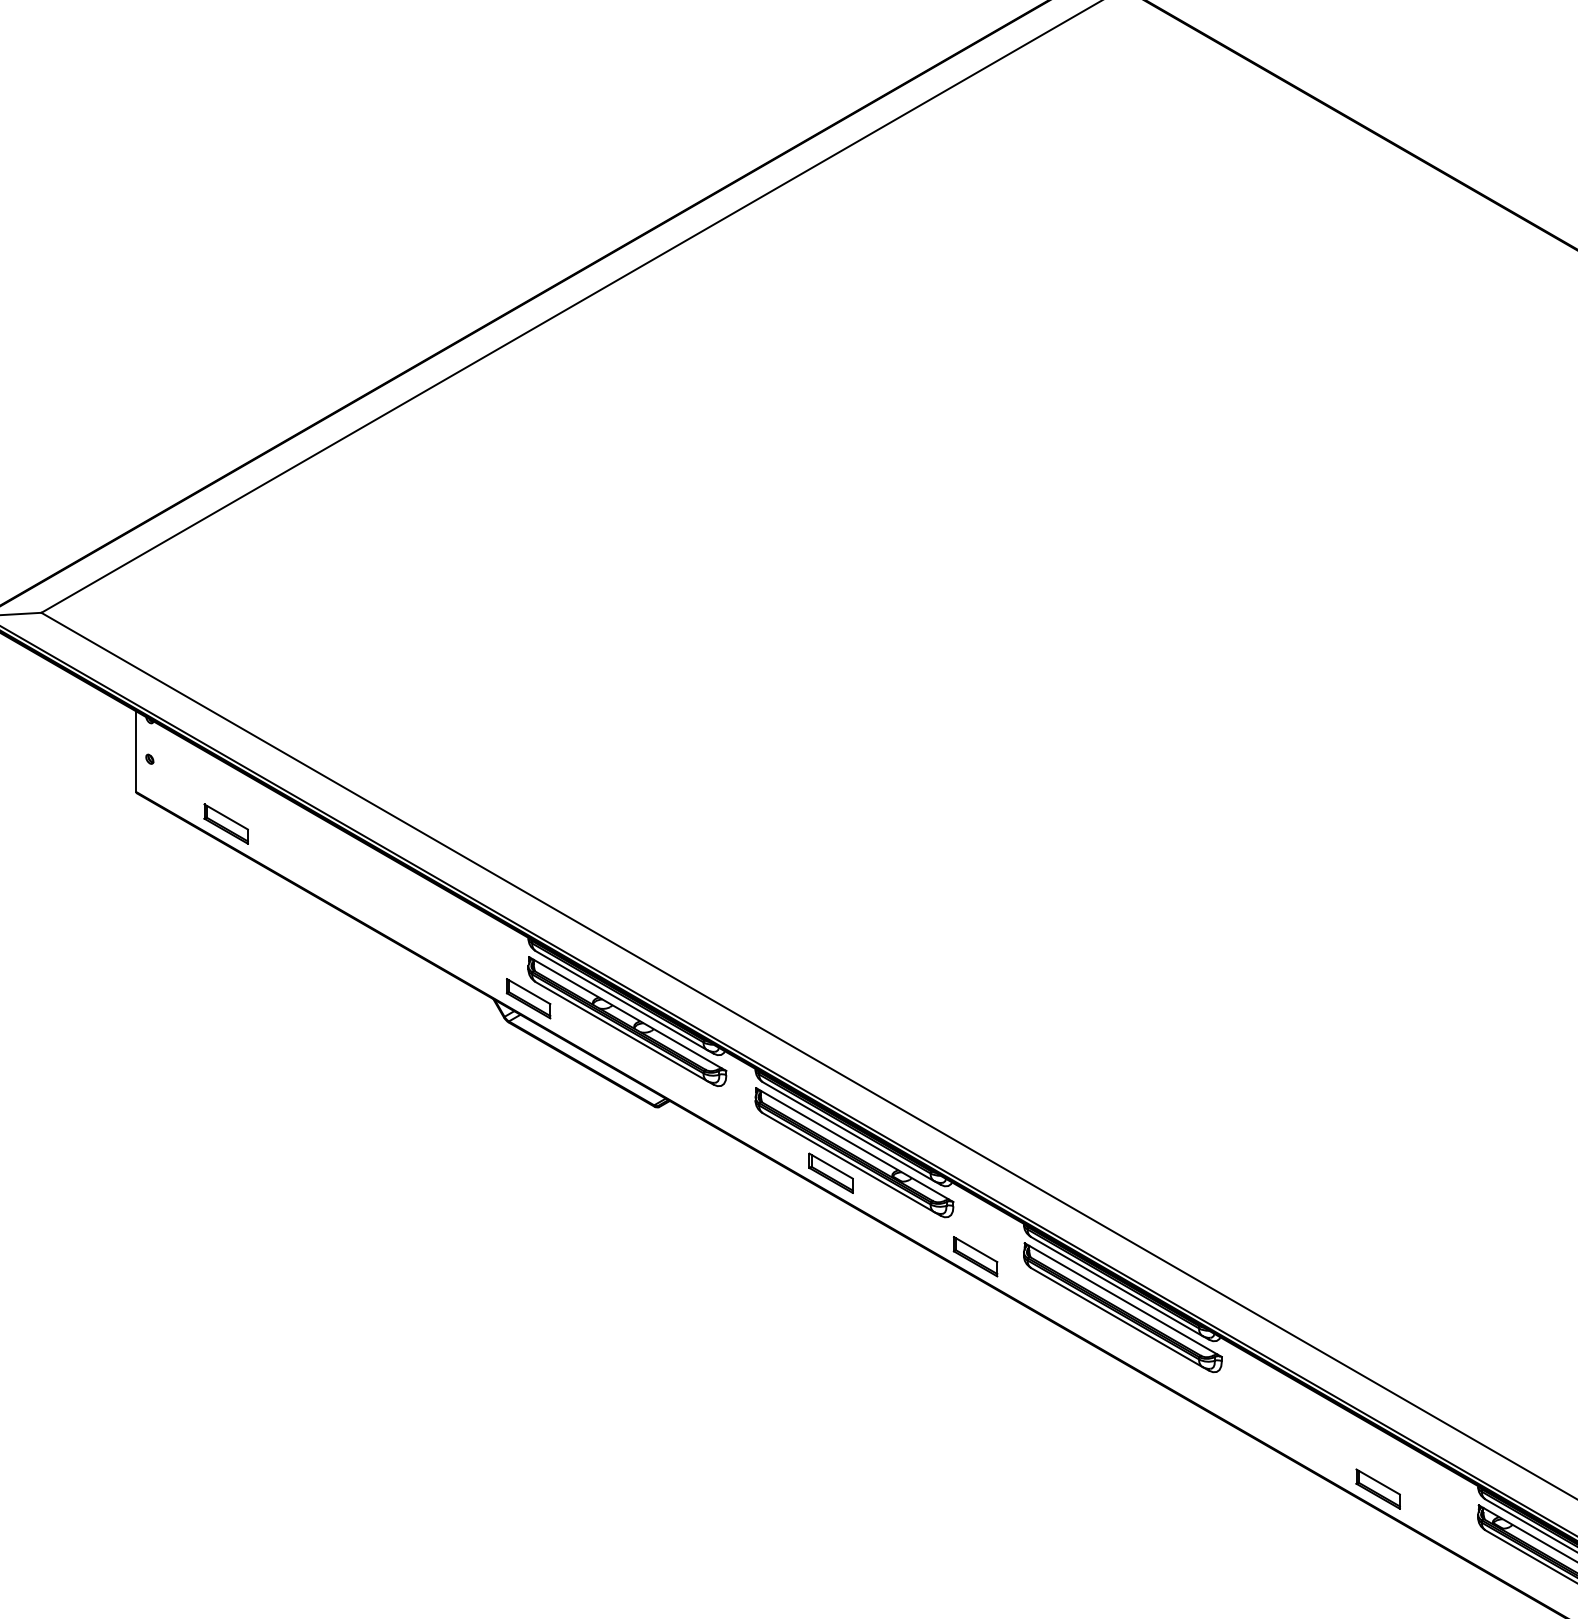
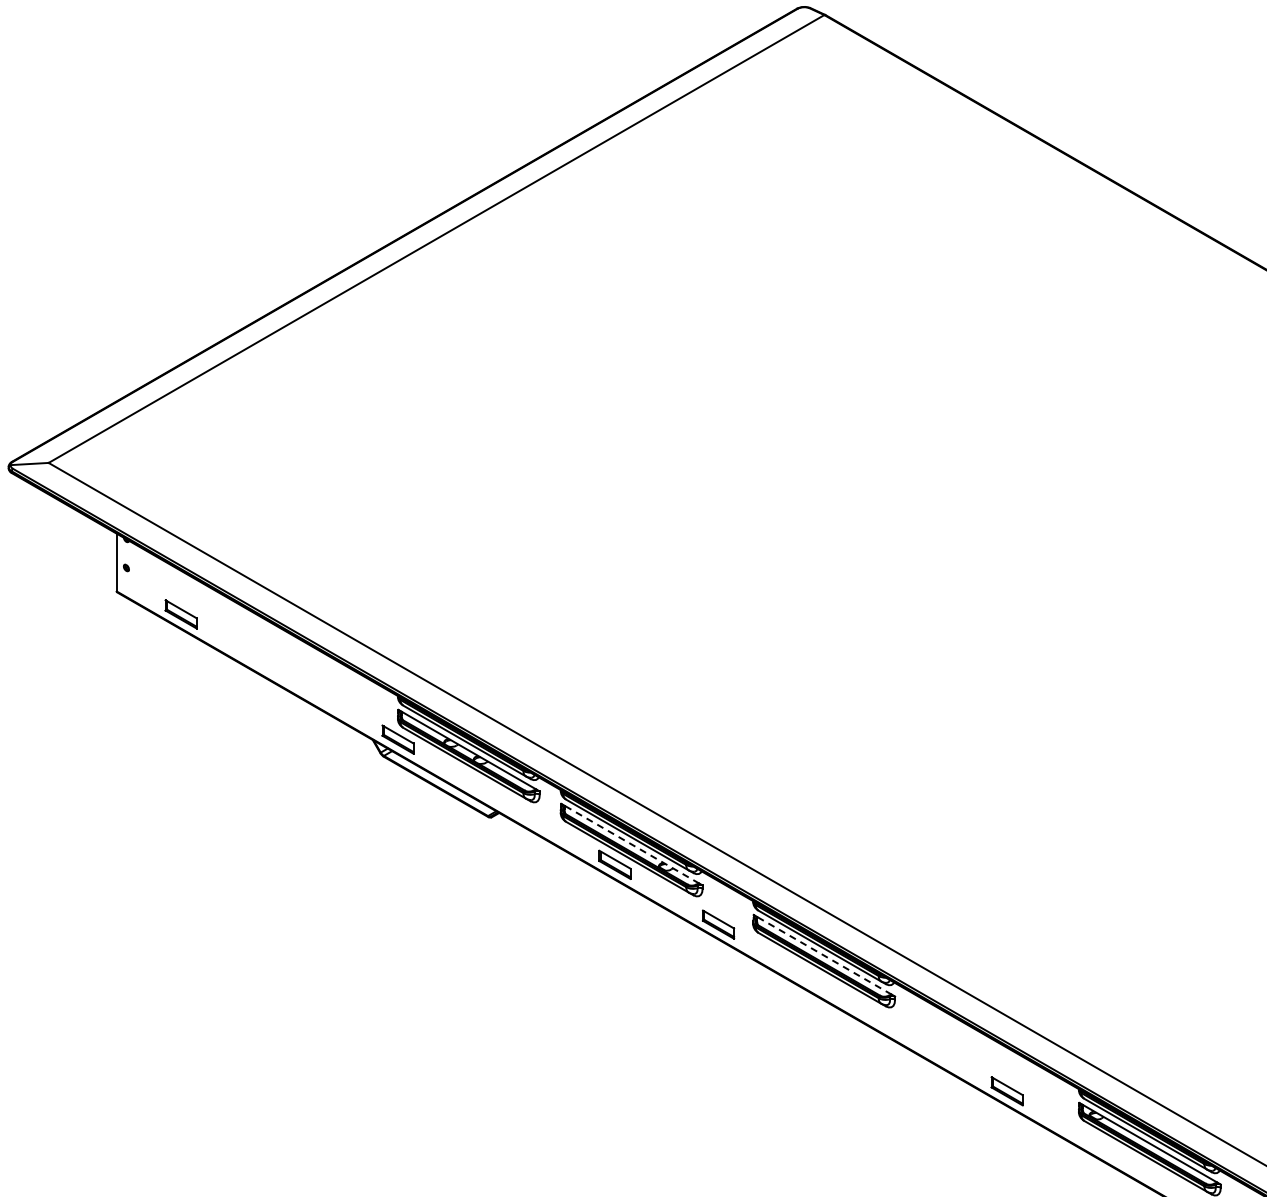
line: (854, 1144) -> (631, 844), solid -> dashed
line: (1123, 1299) -> (824, 955), solid -> dashed

